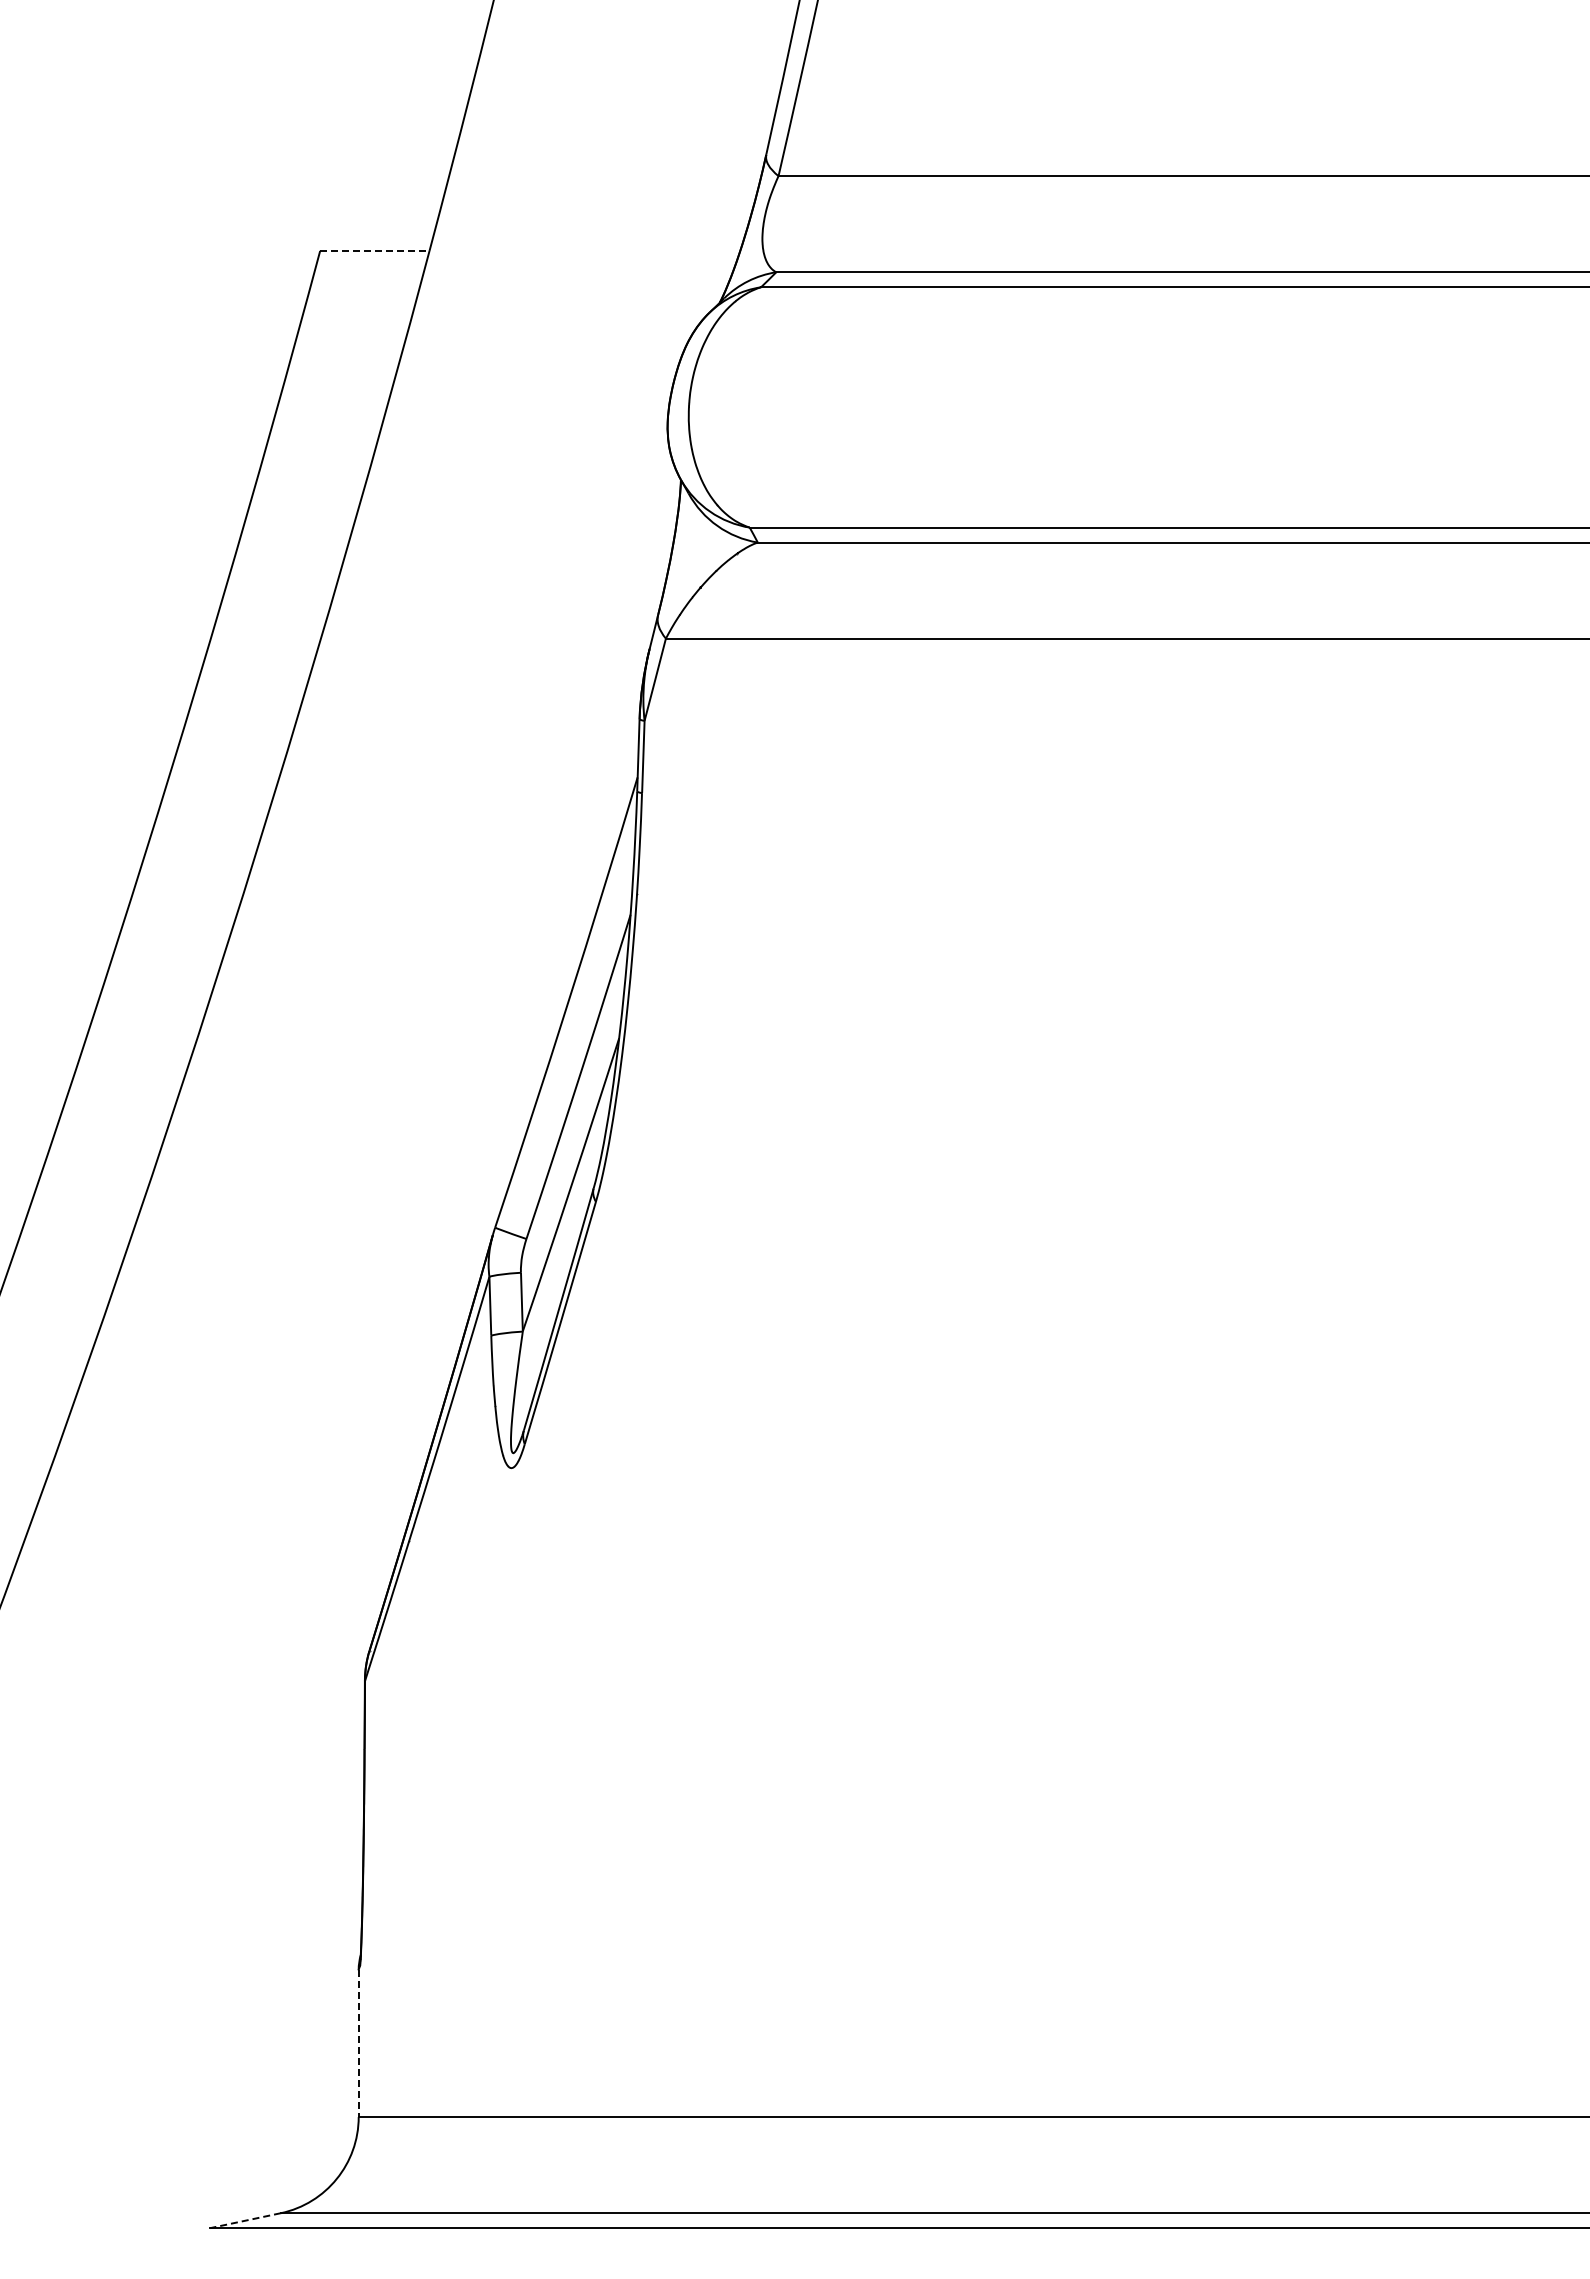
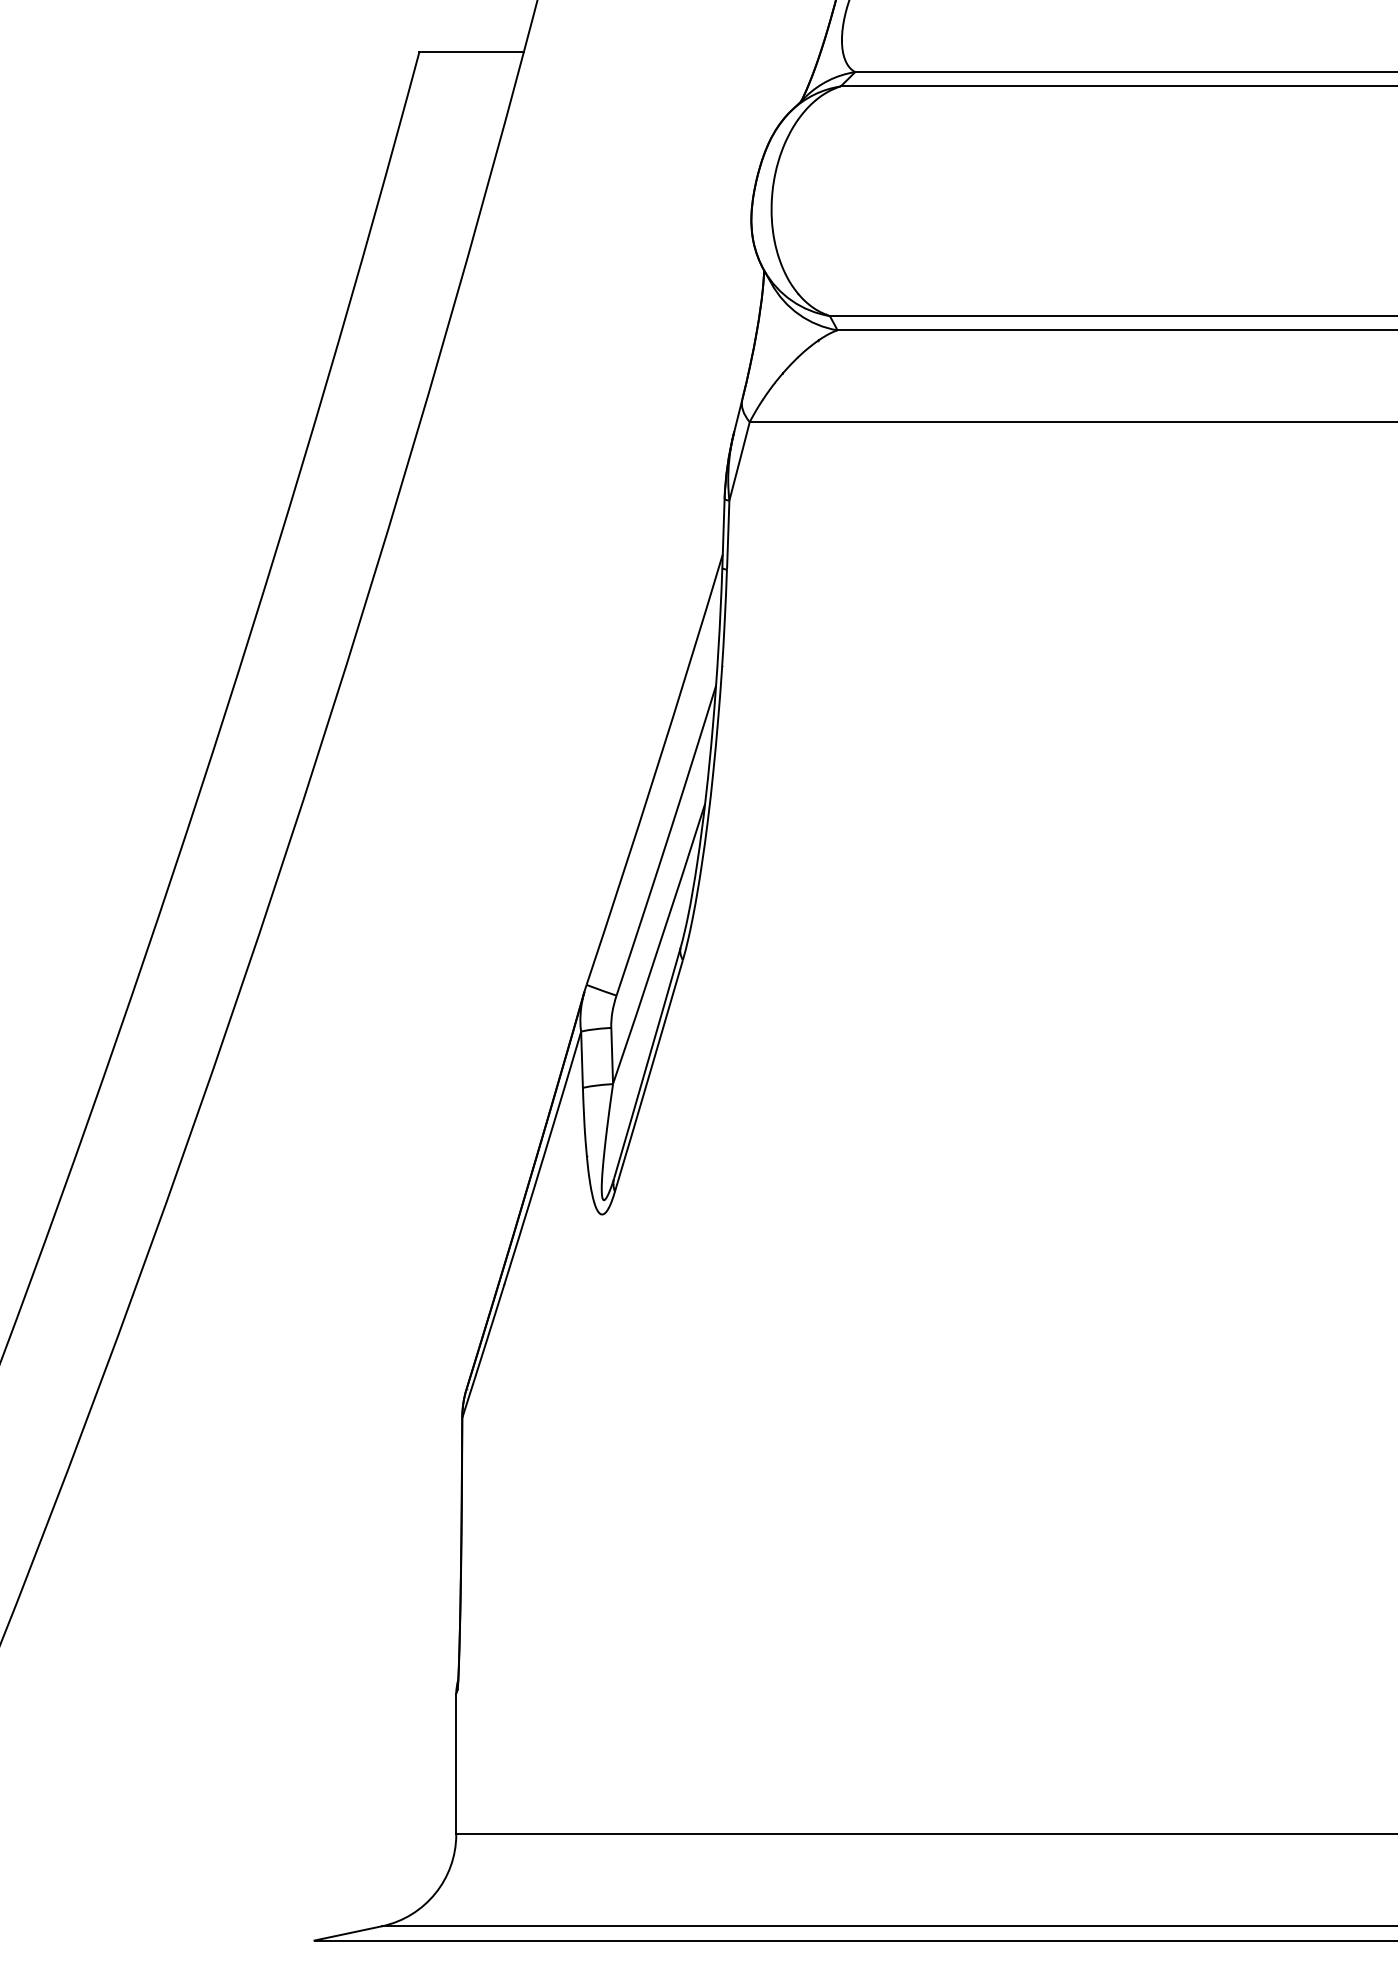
line: (374, 250) -> (471, 51), dashed -> solid
line: (358, 2043) -> (456, 1764), dashed -> solid
line: (245, 2220) -> (348, 1933), dashed -> solid

